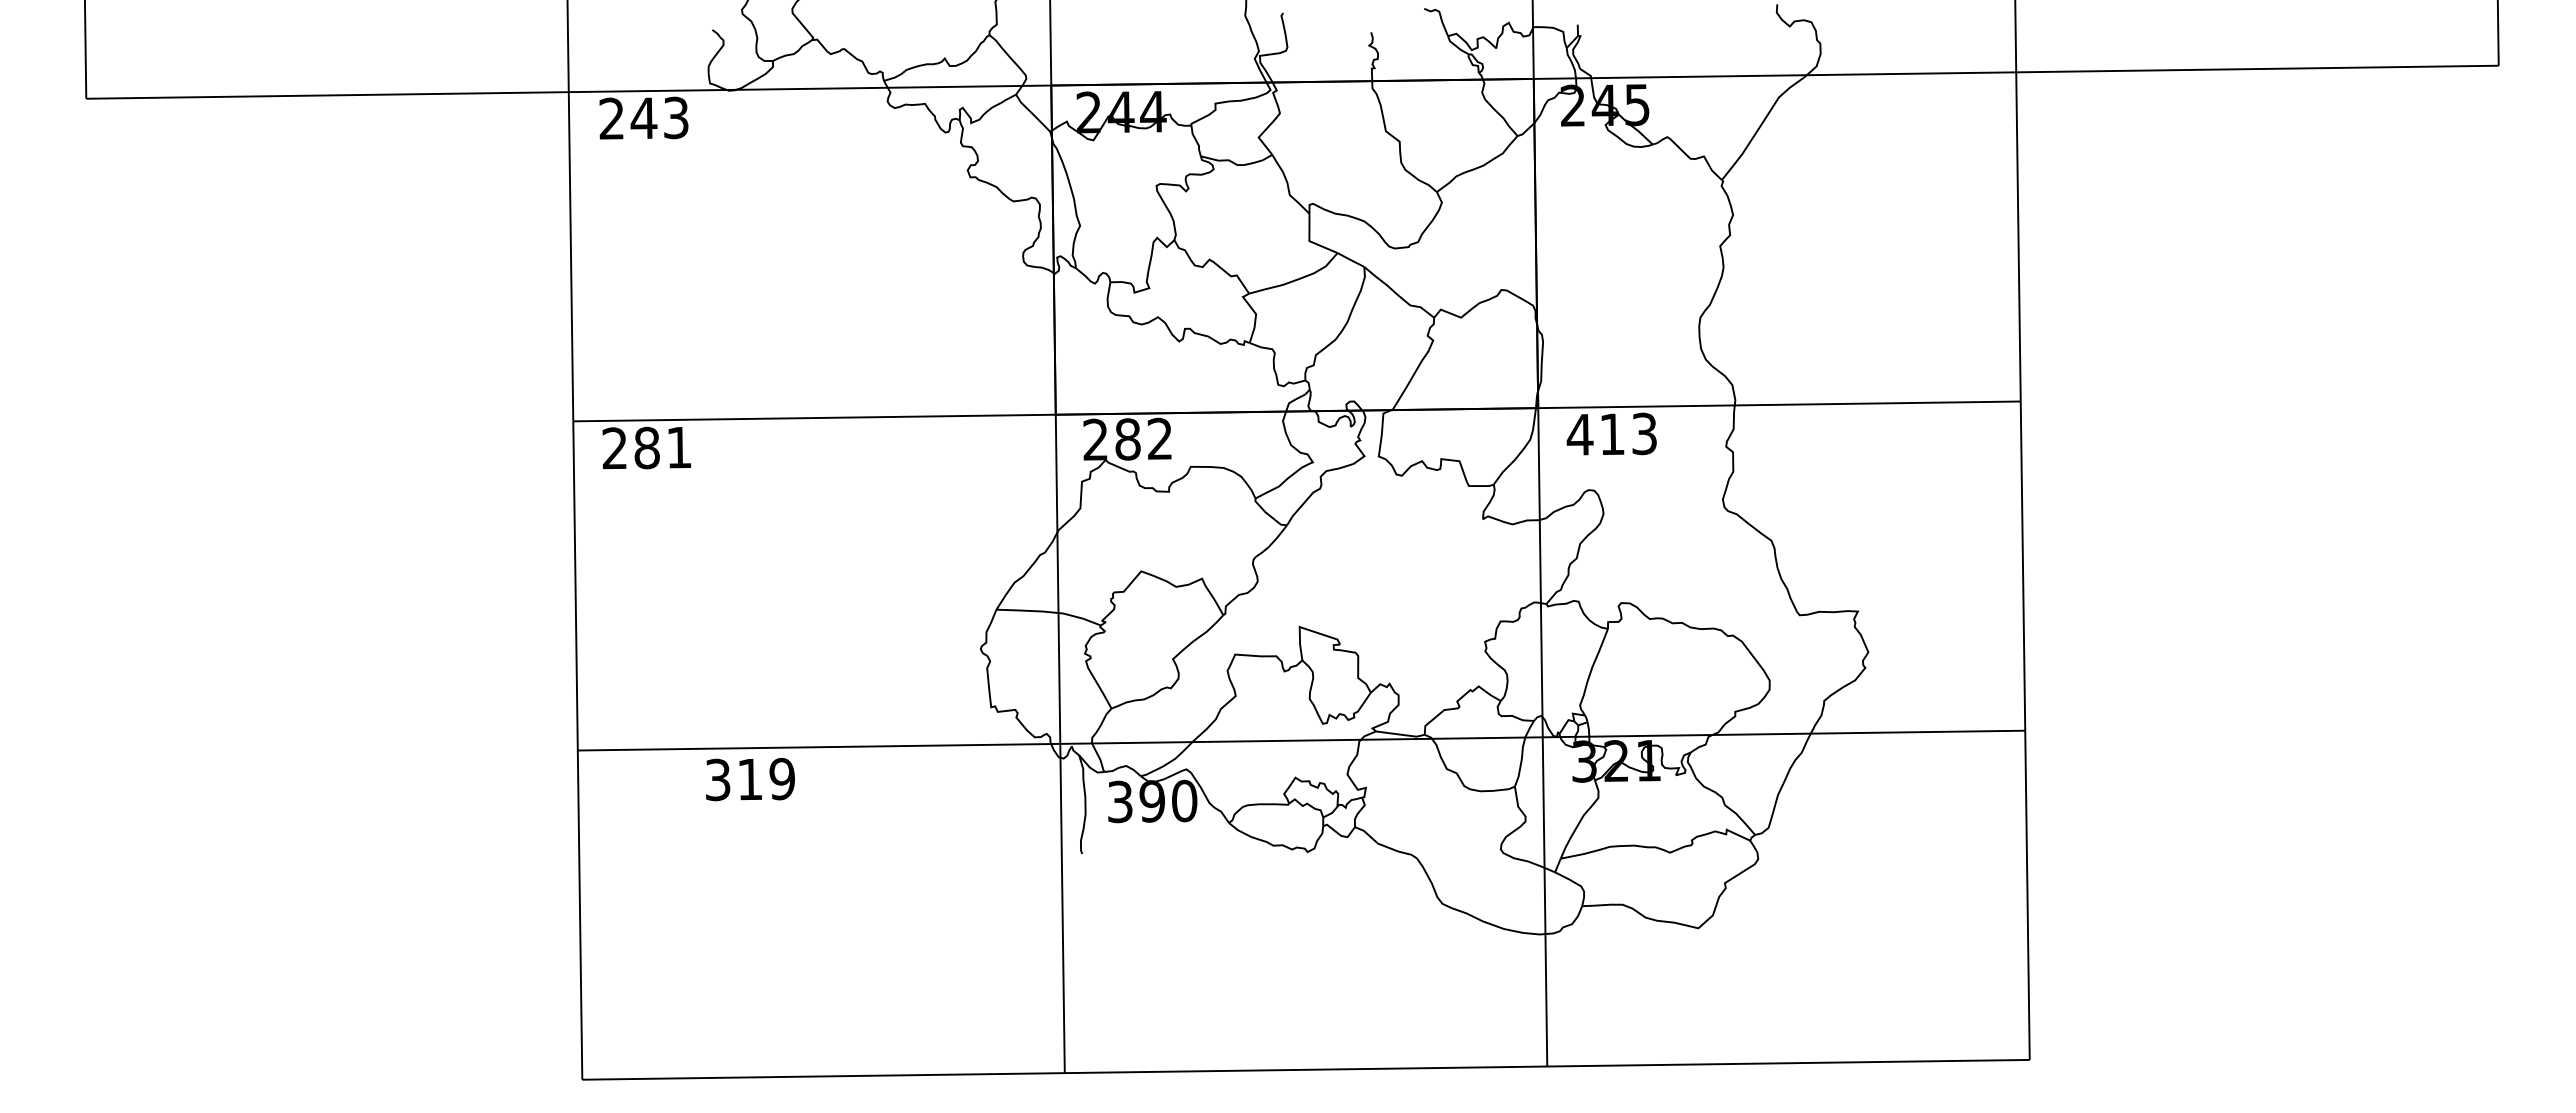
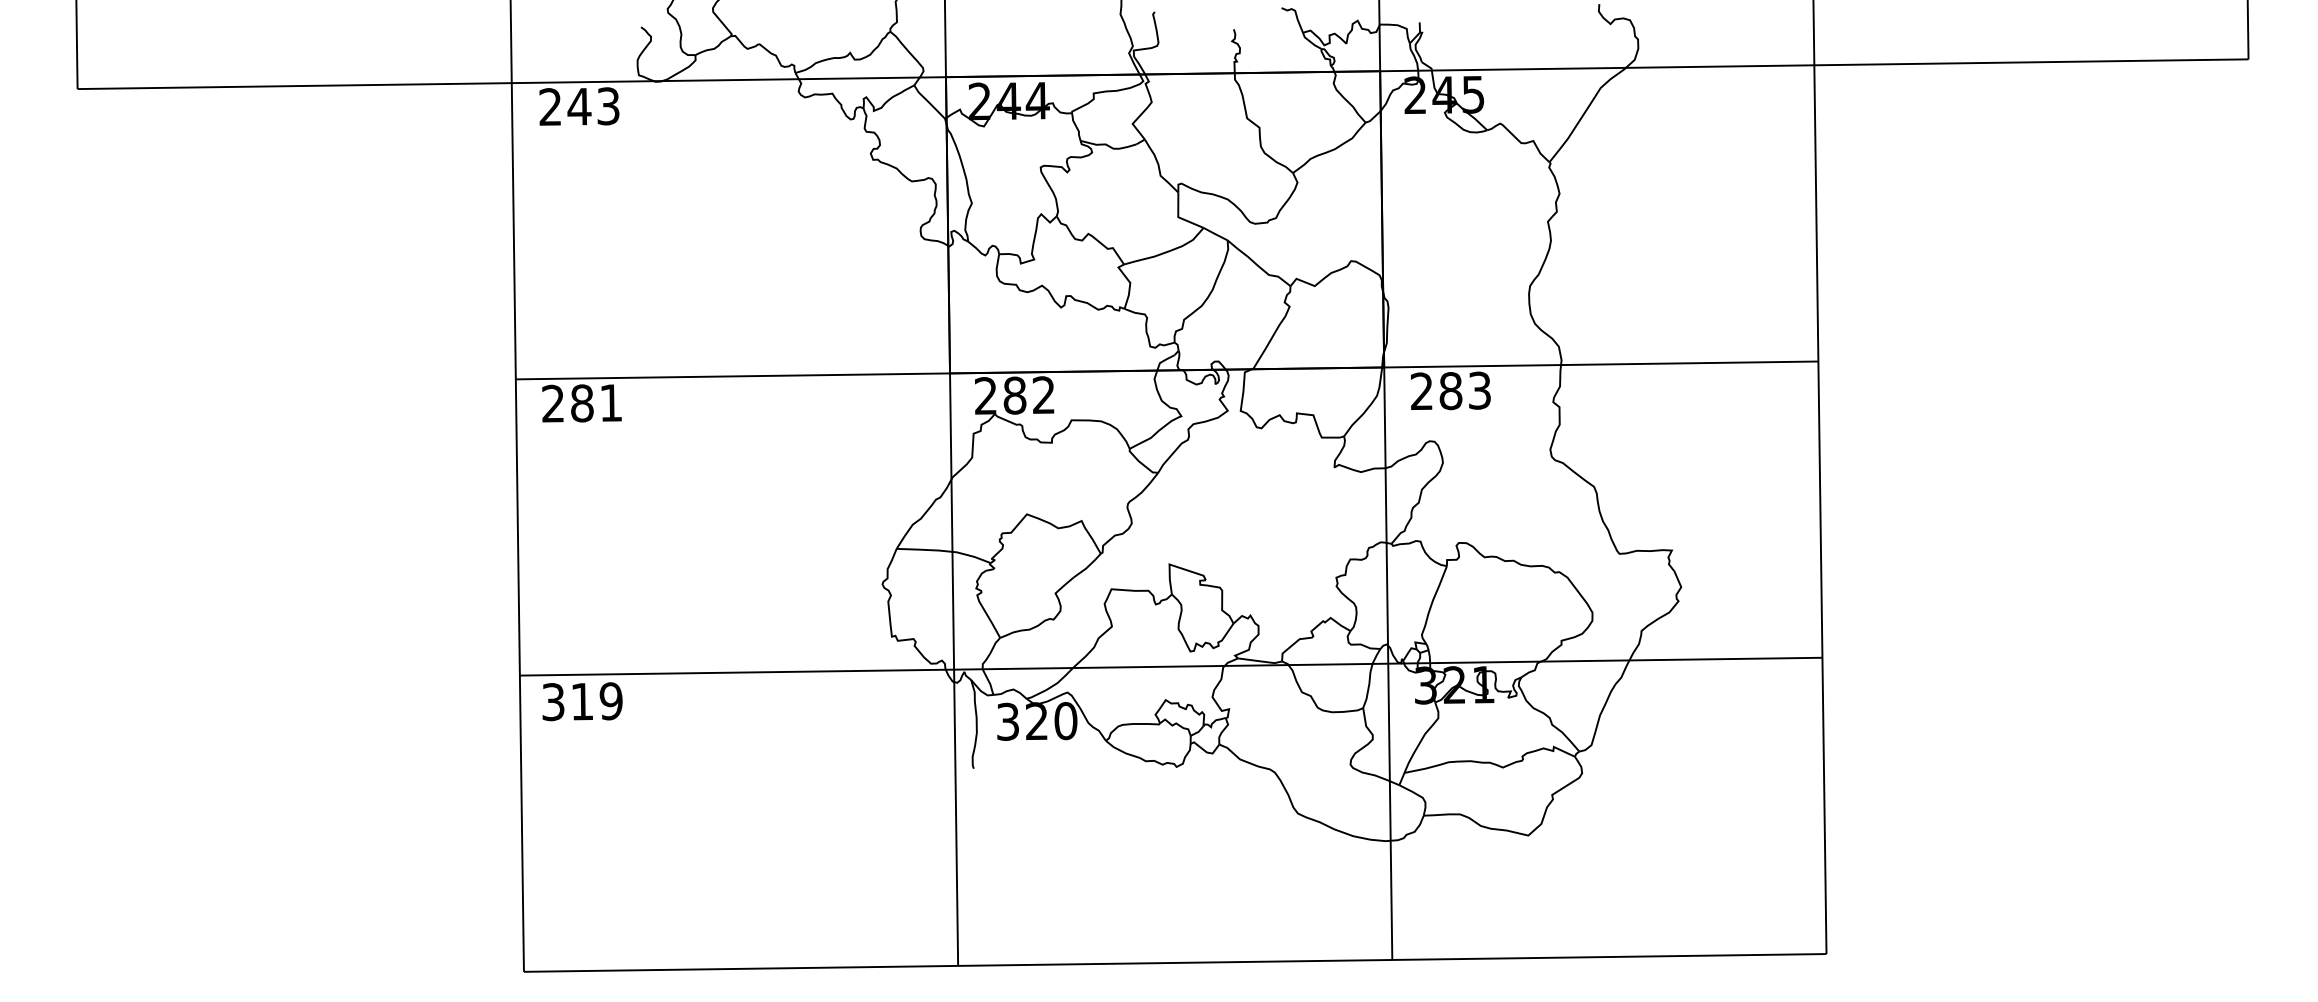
text: (1595, 434) -> (1435, 391), 413 -> 283
text: (750, 779) -> (582, 701), moved
text: (1151, 801) -> (1036, 721), 390 -> 320

